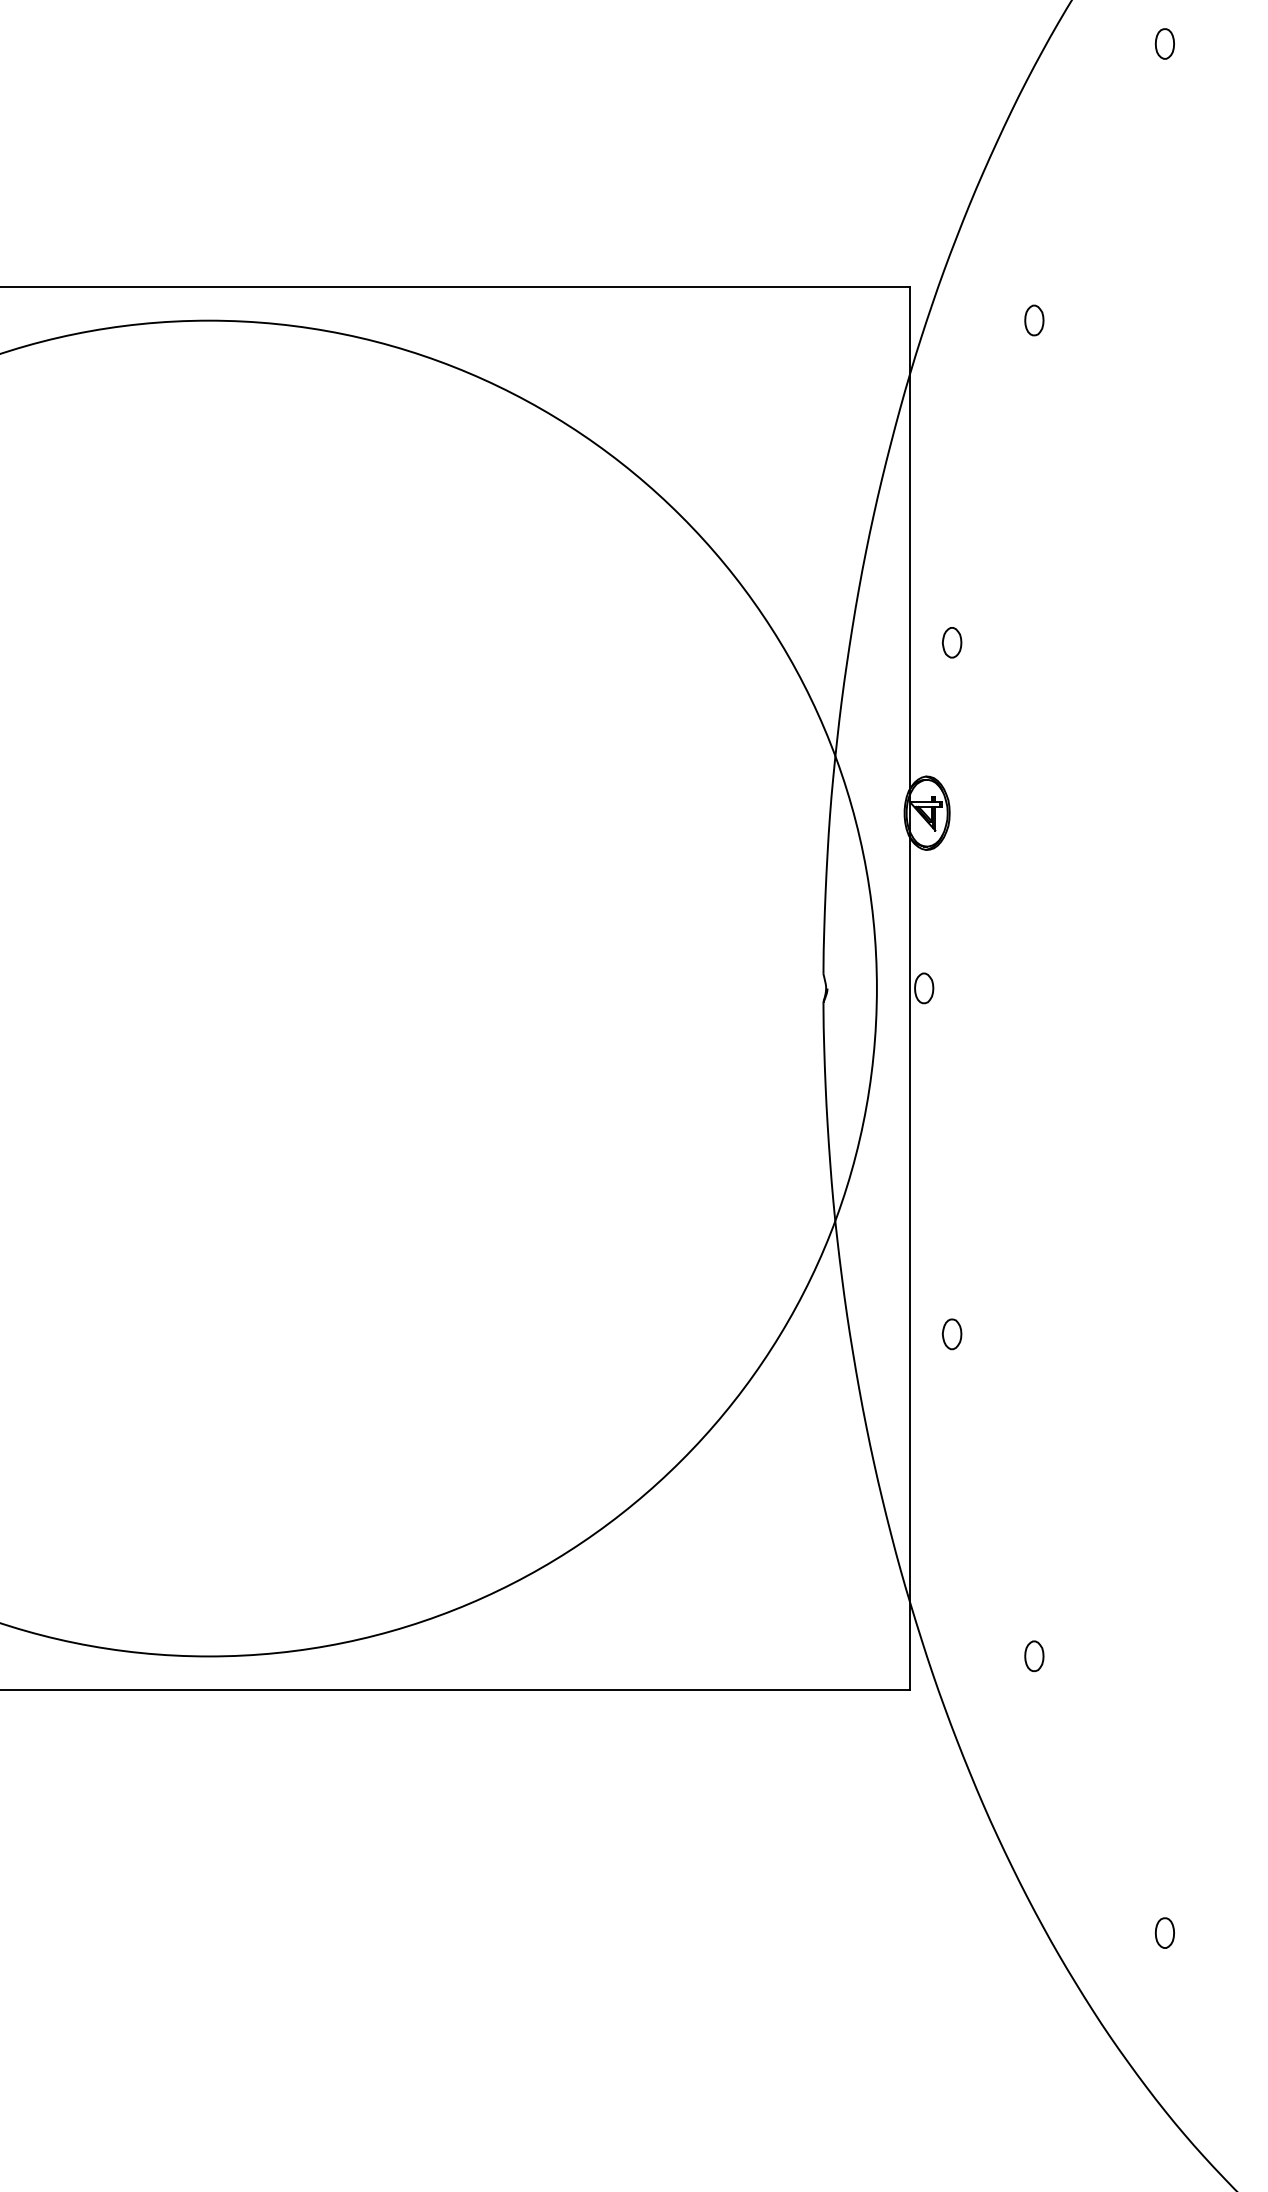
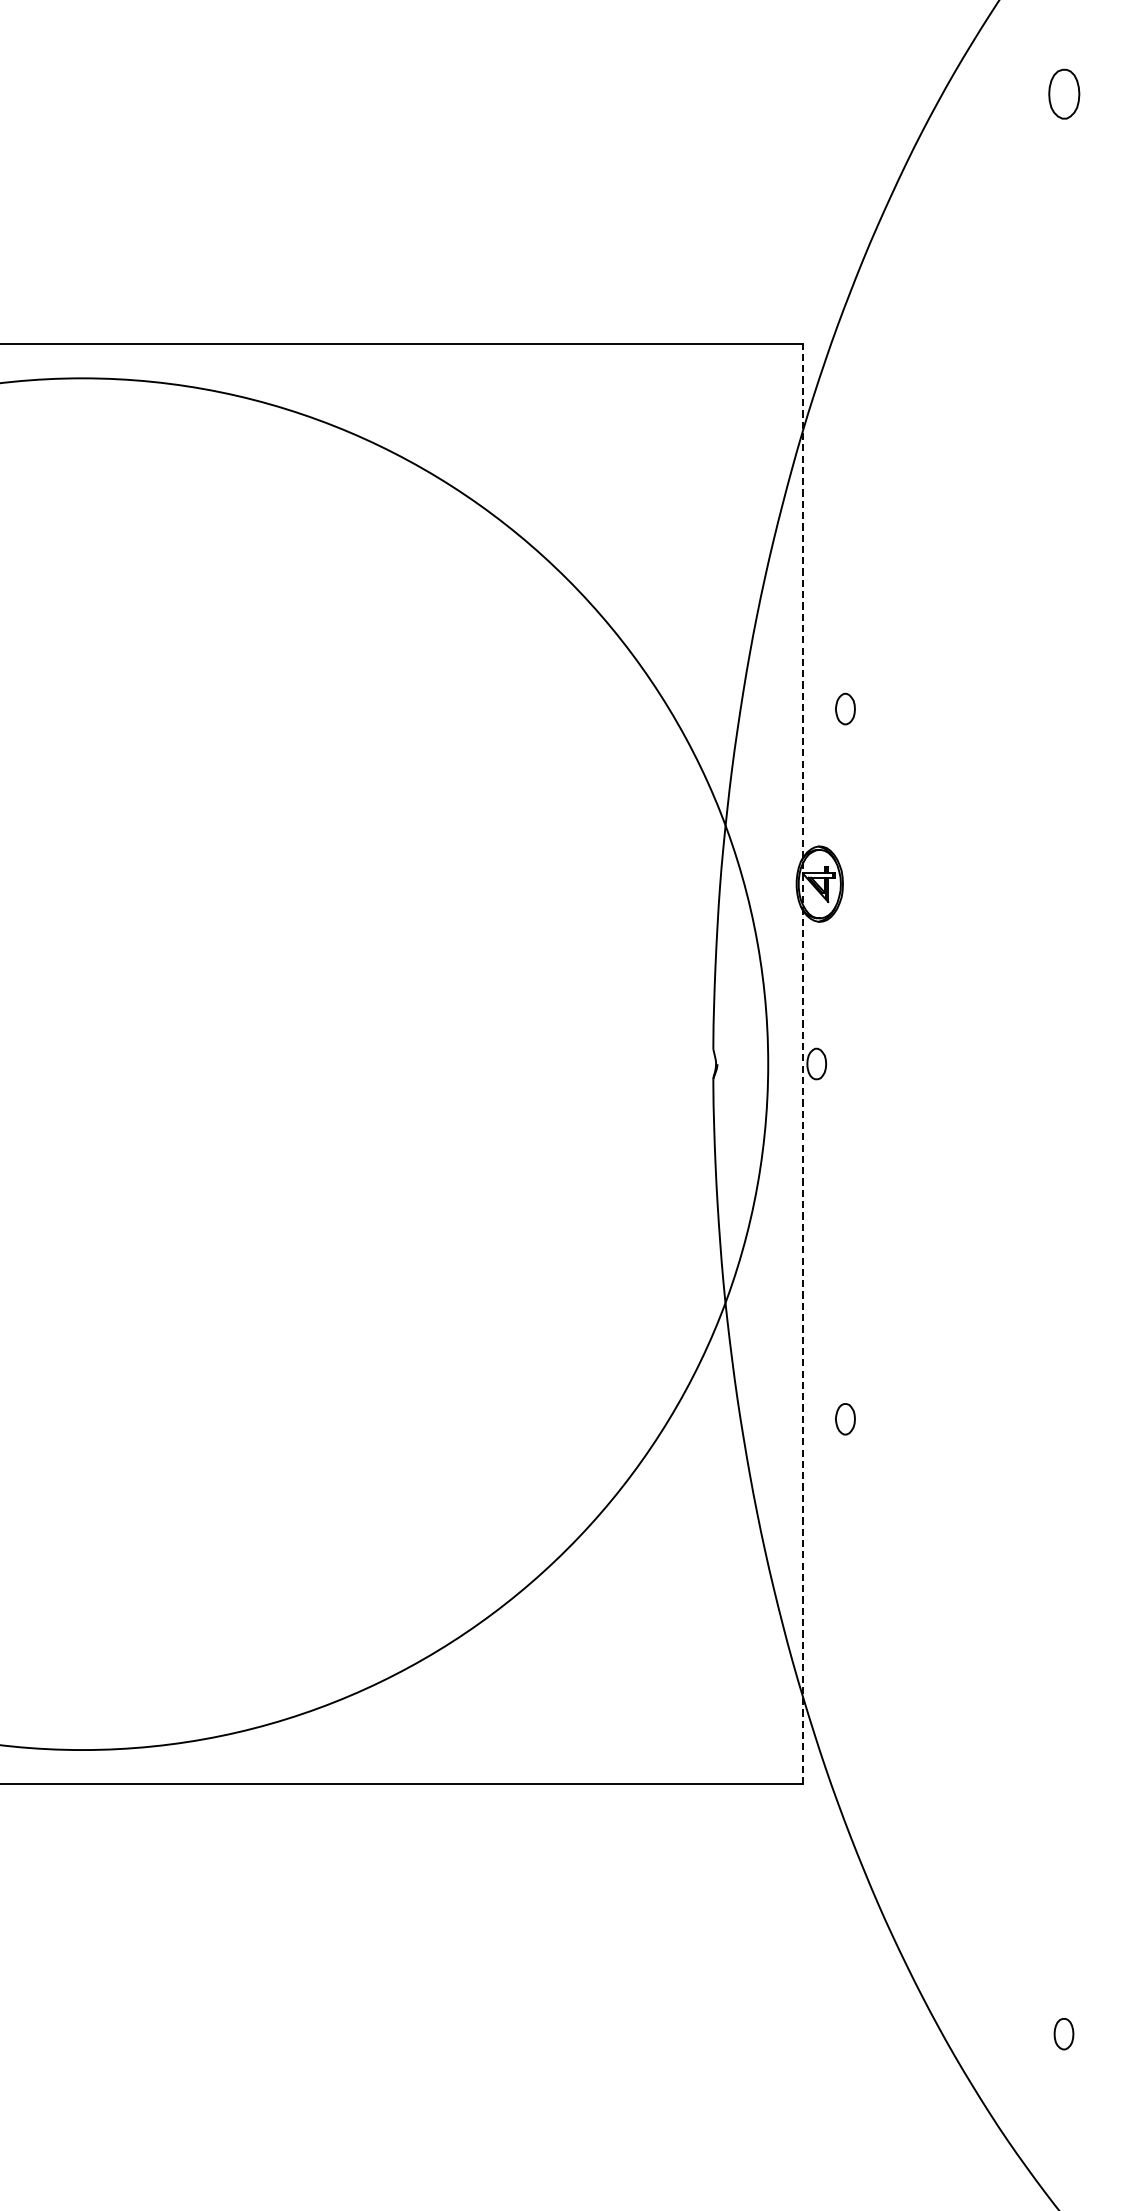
part: (1164, 43) -> (1063, 93), size x1.6
part: (1034, 320) -> (930, 378), removed
line: (910, 988) -> (802, 1064), solid -> dashed
part: (1034, 1655) -> (930, 1749), removed

